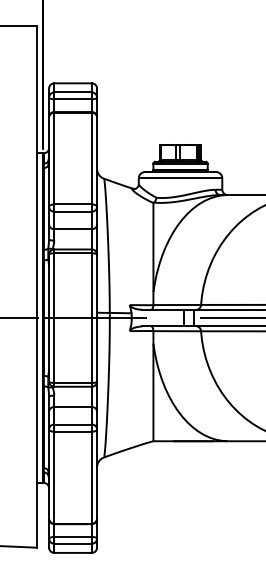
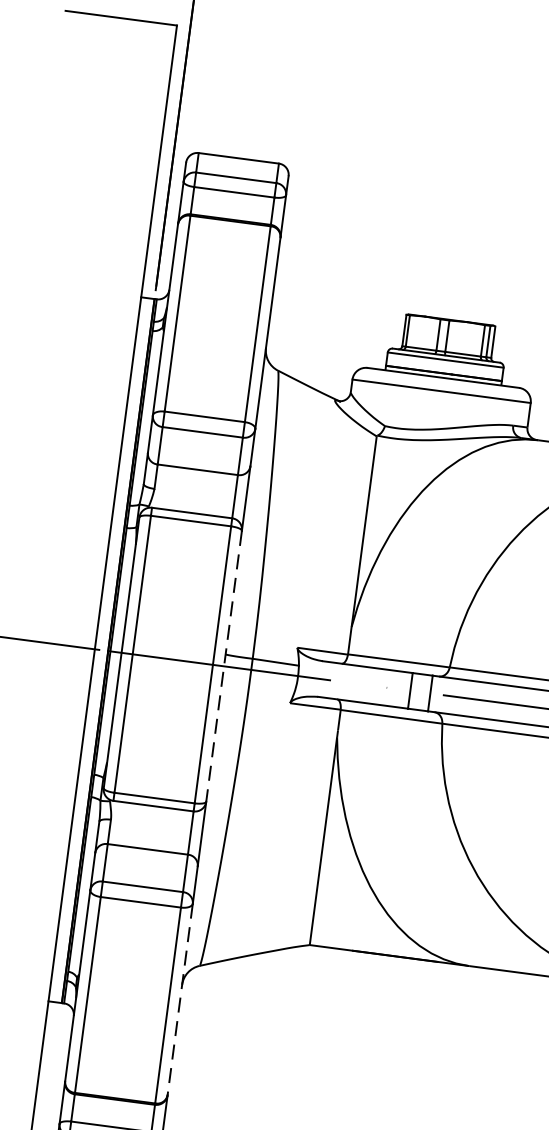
line: (97, 318) -> (224, 667), solid -> dashed
line: (97, 474) -> (181, 1000), solid -> dashed

